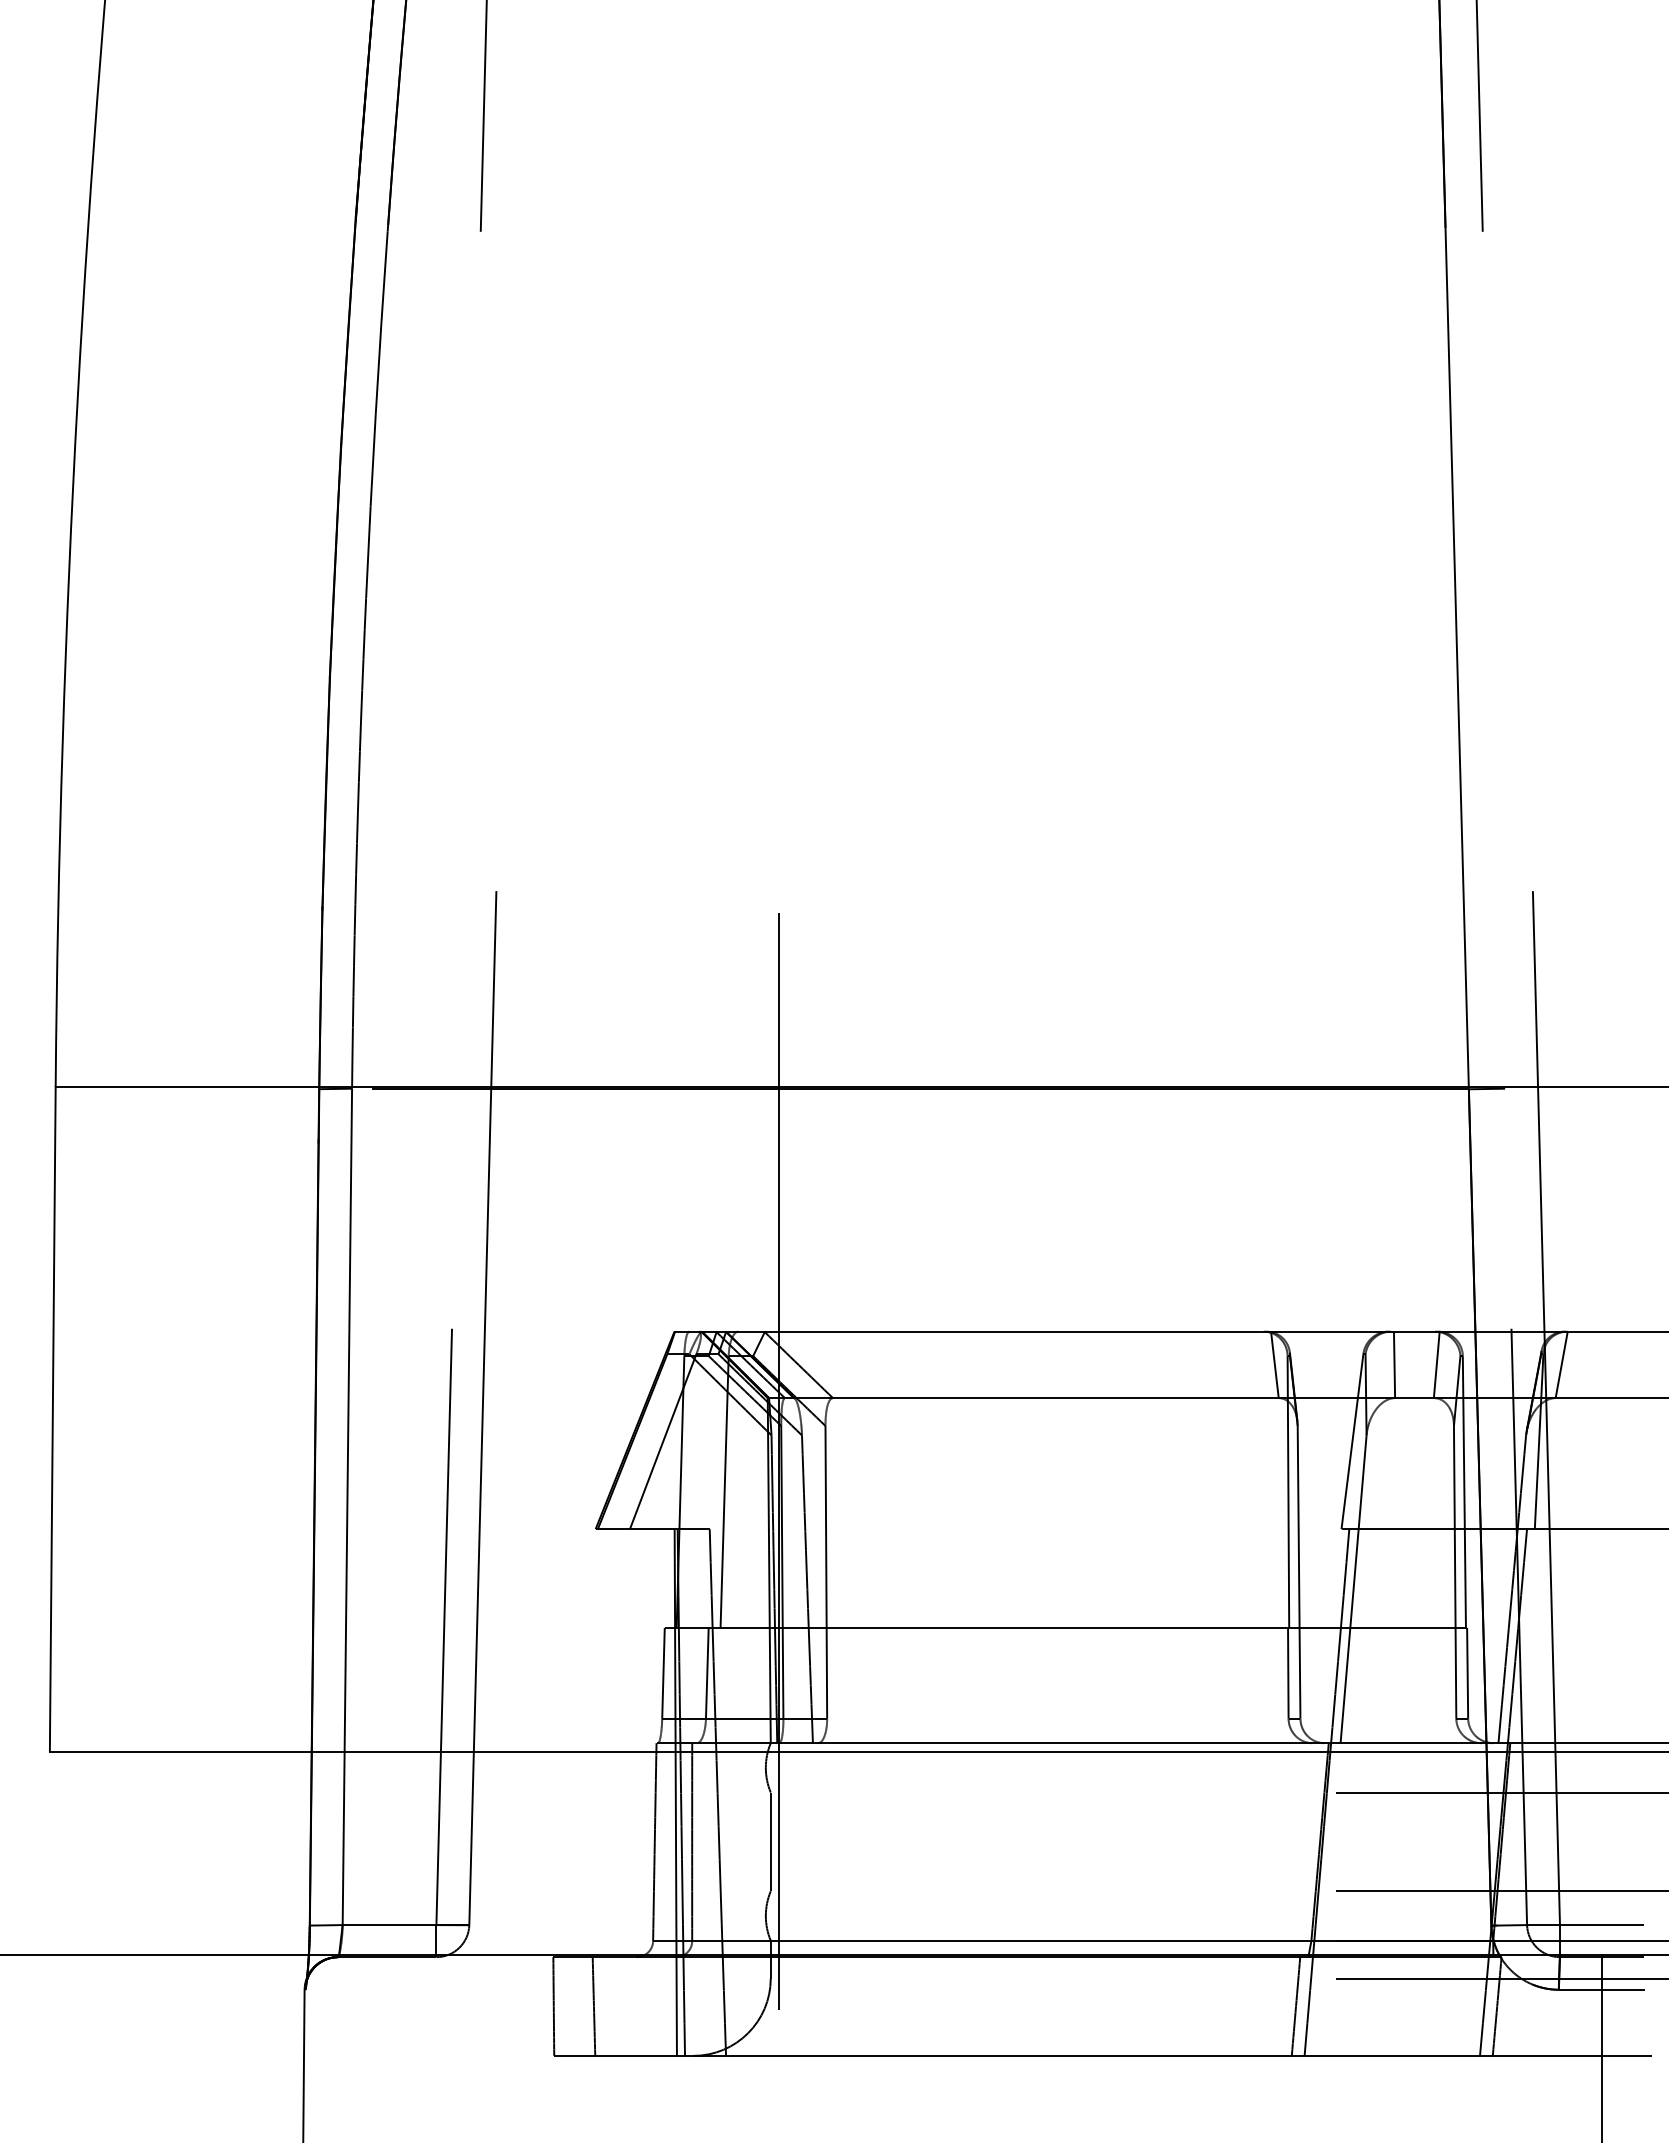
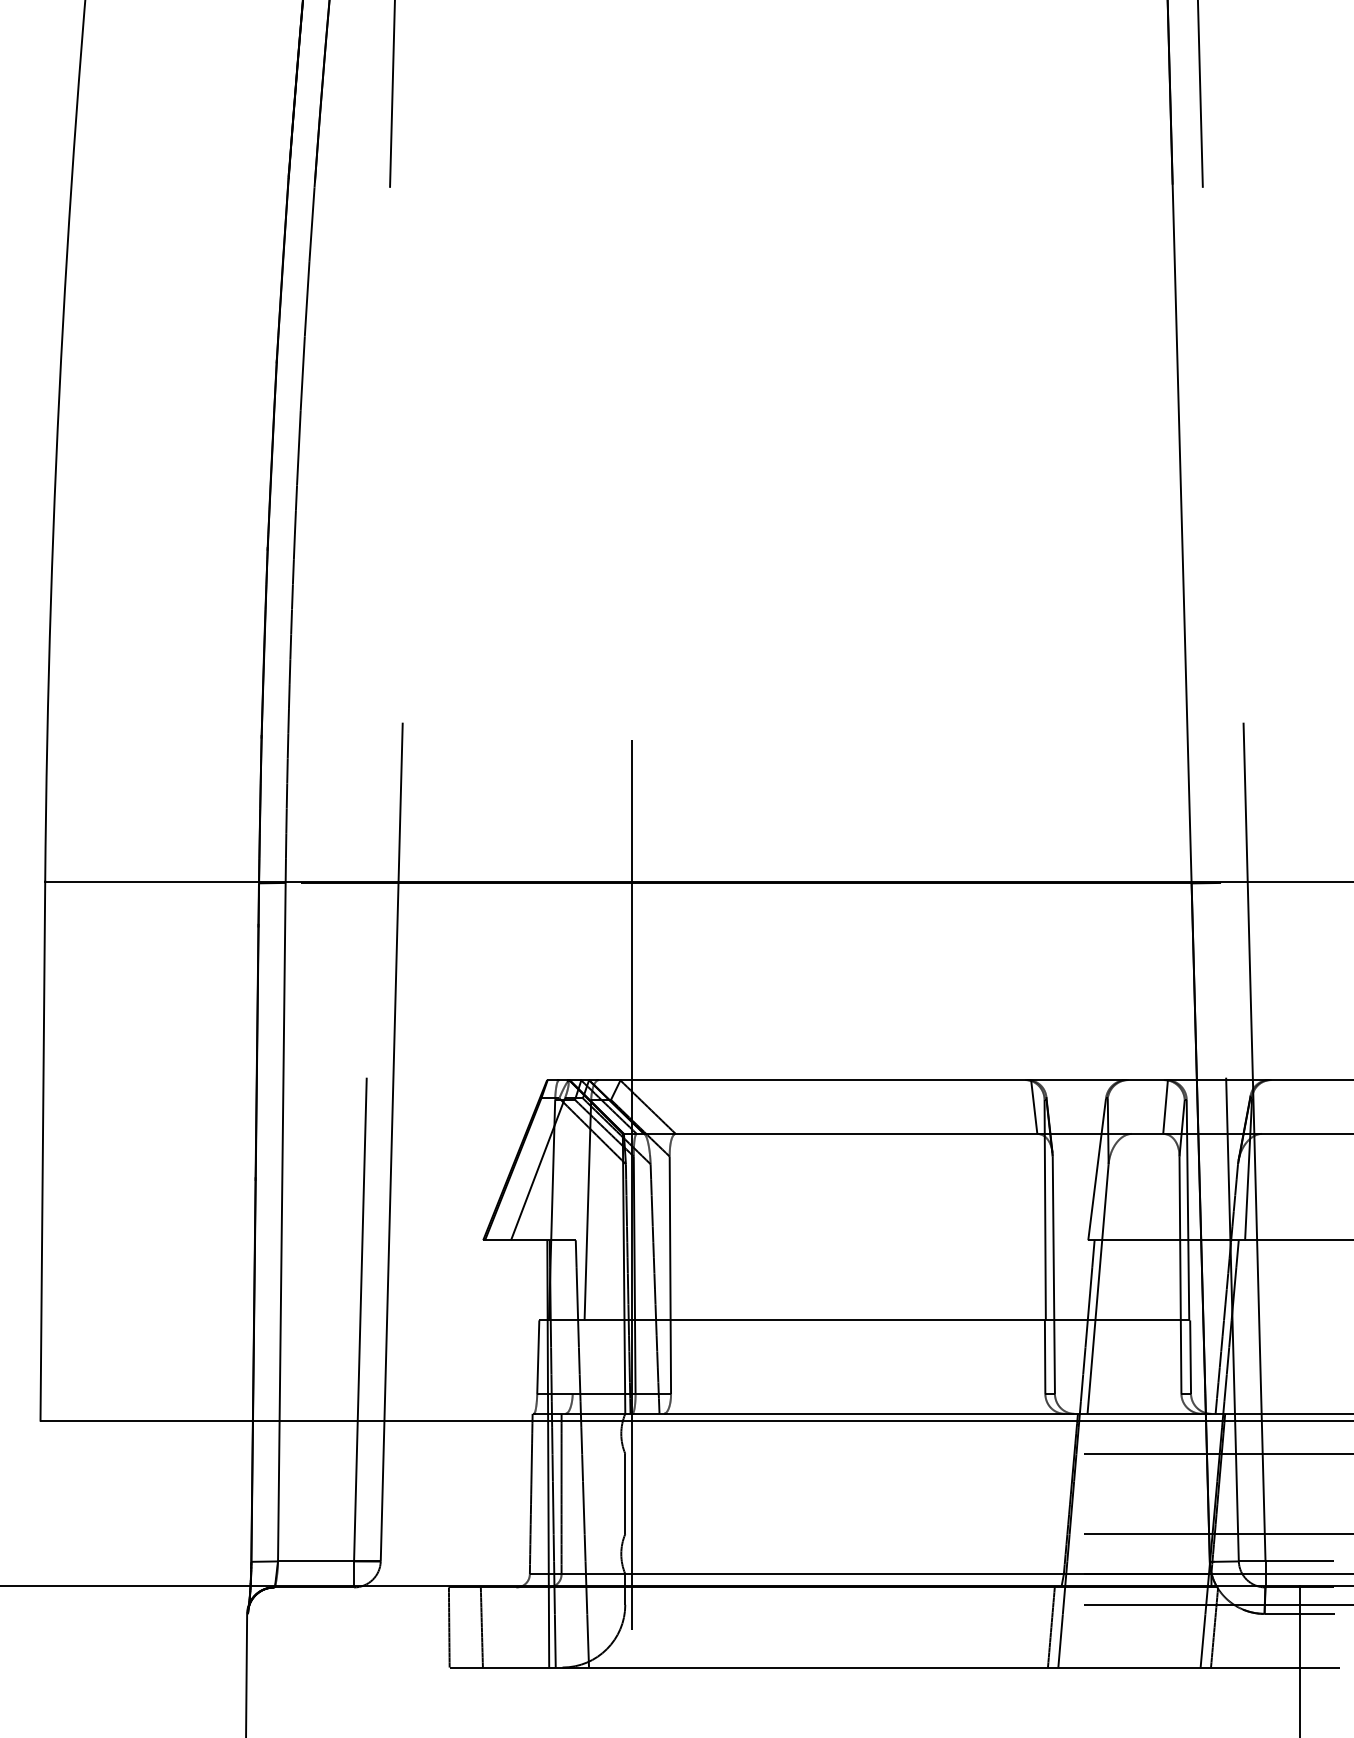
line: (1394, 1364) -> (1131, 1106), removed
line: (1561, 1364) -> (1266, 1106), removed
line: (706, 1672) -> (573, 1356), removed

